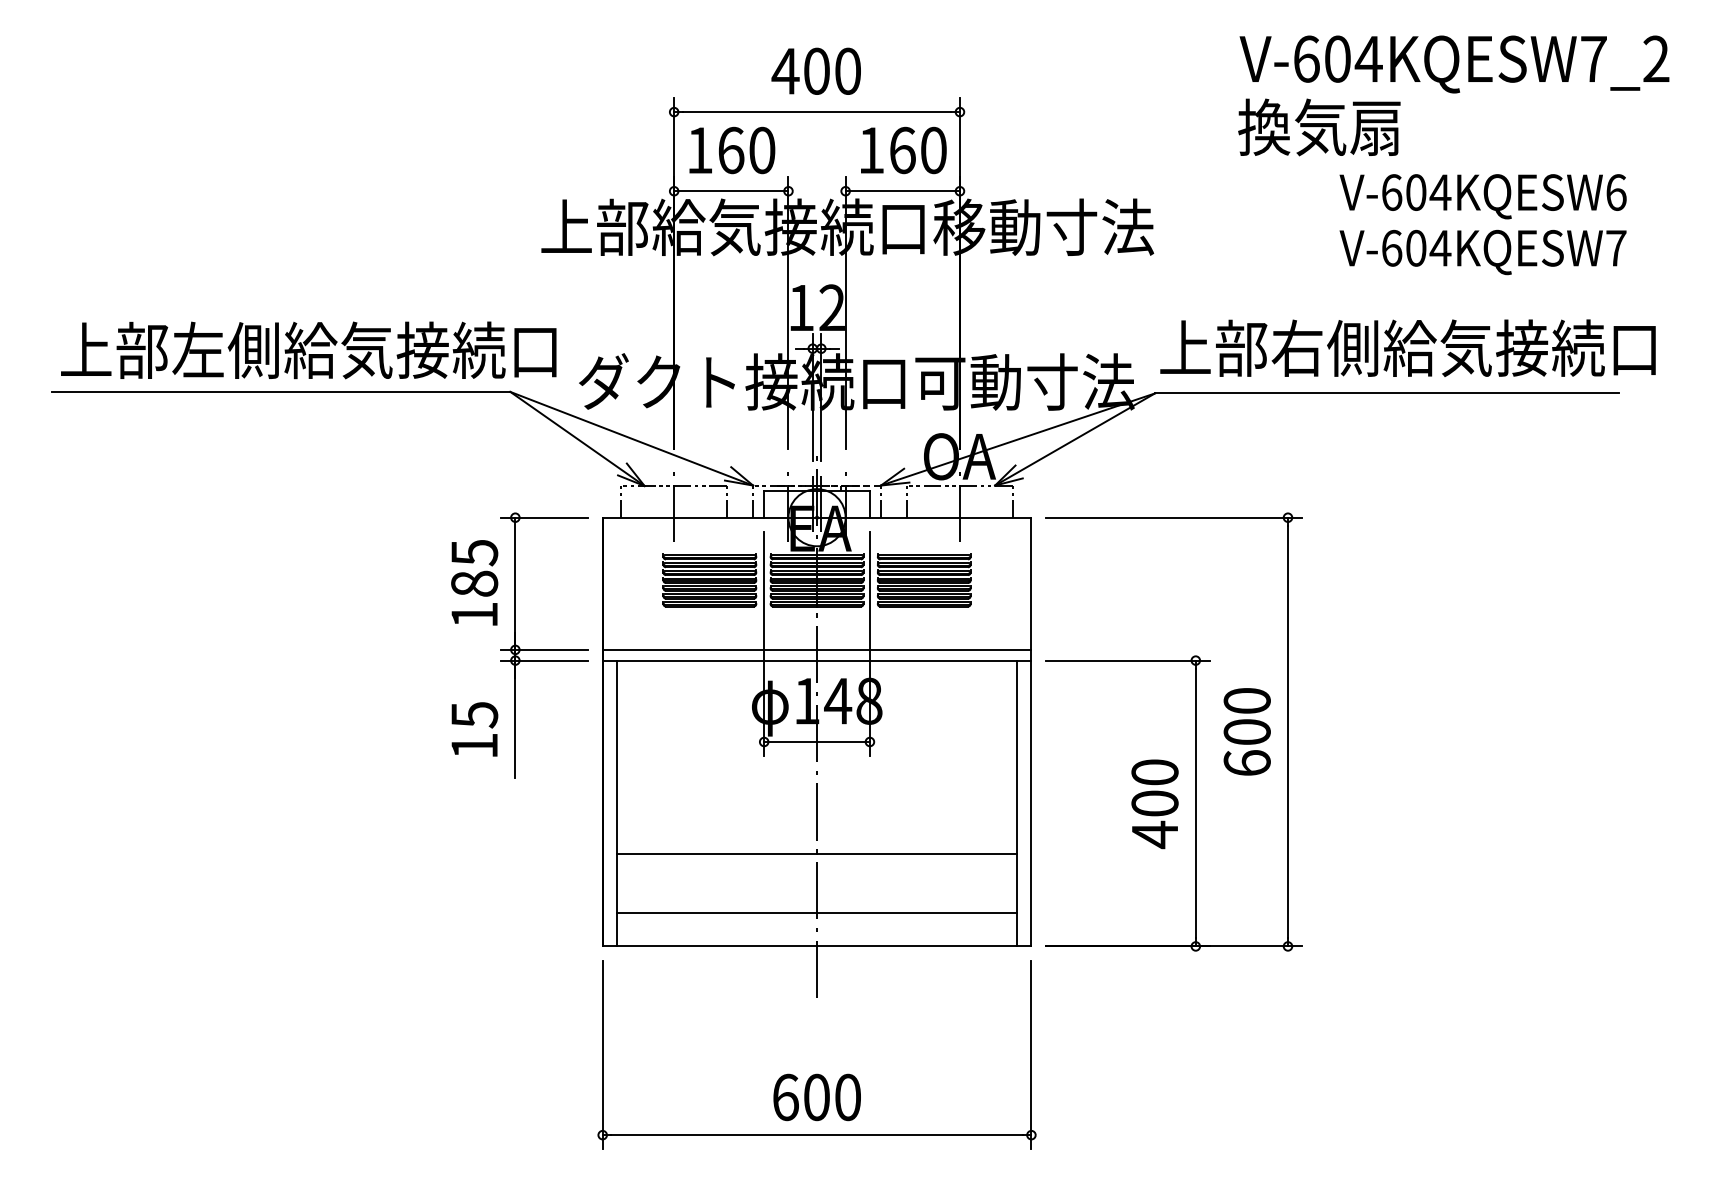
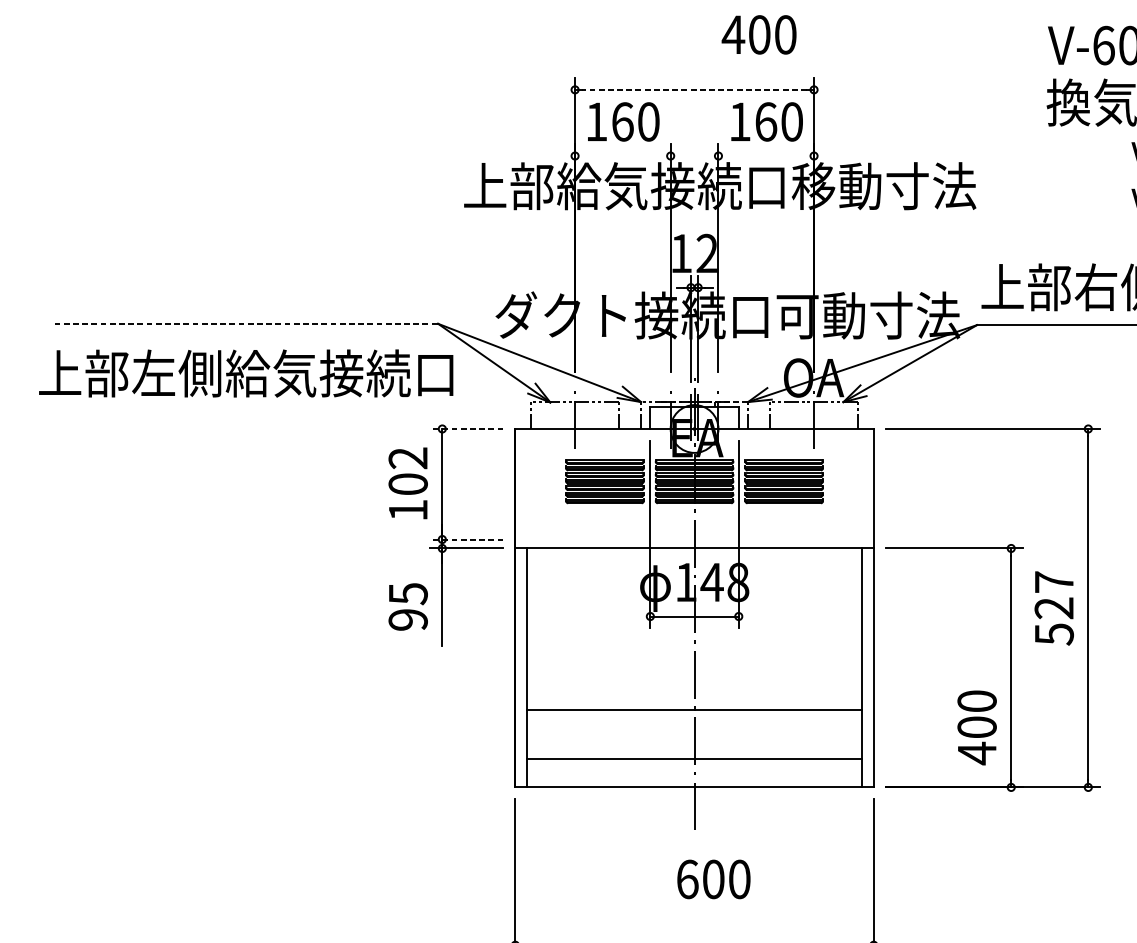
text: (815, 70) -> (758, 34), moved
line: (816, 112) -> (694, 90), solid -> dashed
line: (731, 191) -> (623, 156), removed
line: (902, 191) -> (766, 156), removed
text: (308, 350) -> (245, 373), moved
line: (281, 391) -> (246, 323), solid -> dashed
line: (544, 517) -> (466, 428), solid -> dashed
text: (474, 567) -> (408, 470), 185 -> 102
line: (544, 649) -> (466, 539), solid -> dashed
line: (816, 649) -> (694, 539), removed
text: (1246, 732) -> (1053, 608), 600 -> 527
text: (474, 745) -> (408, 619), 15 -> 95
text: (1154, 804) -> (976, 728), moved
text: (816, 1097) -> (713, 879), moved

